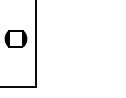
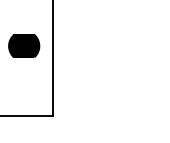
fill: (15, 38) -> (23, 45), added

